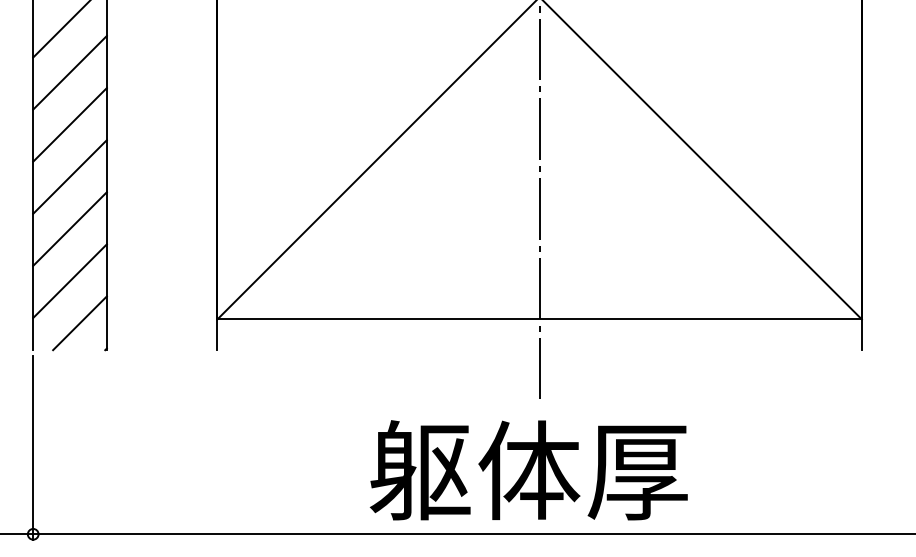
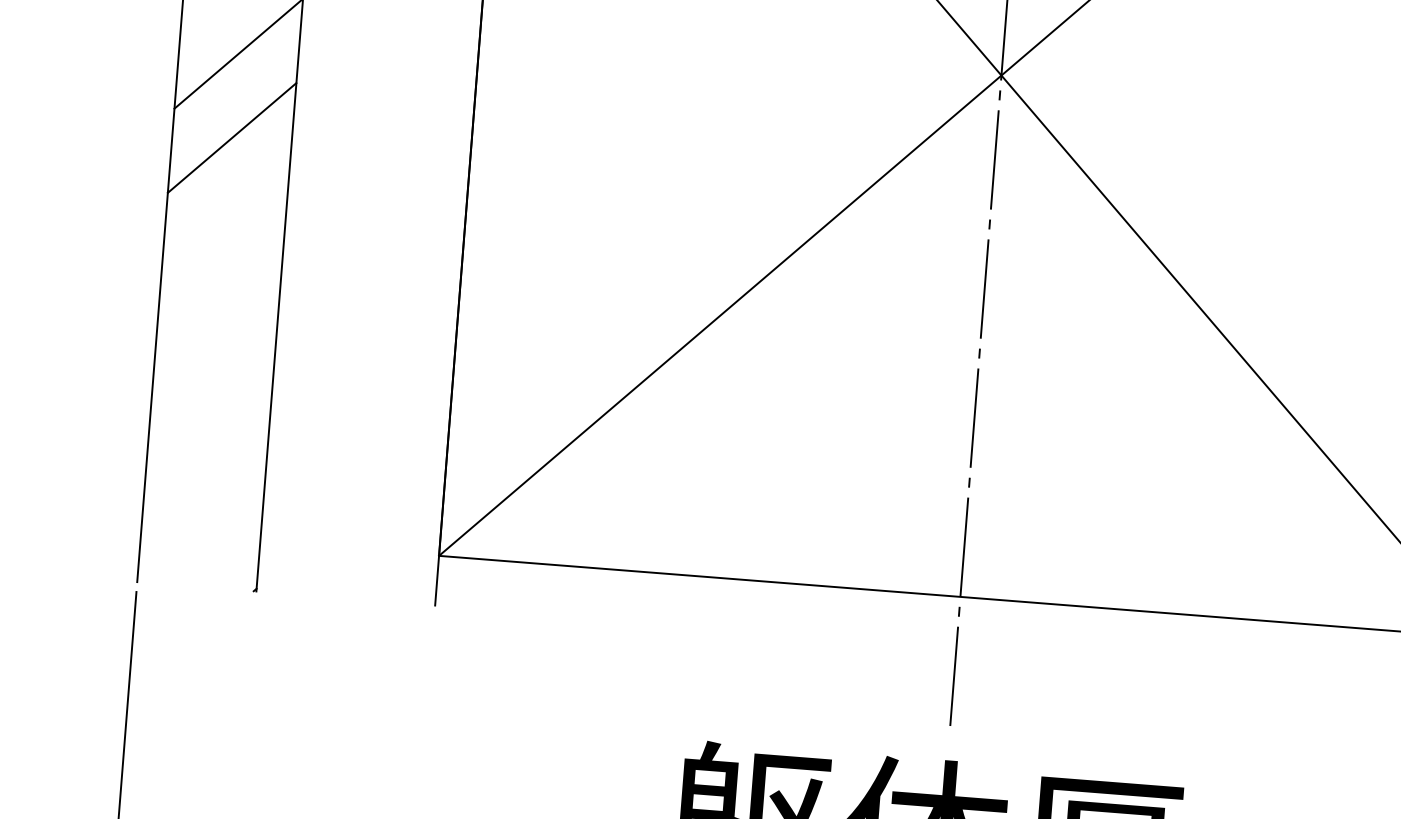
line: (69, 124) -> (224, 221), removed
line: (69, 176) -> (218, 305), removed
line: (69, 228) -> (211, 389), removed
line: (69, 281) -> (204, 475), removed
line: (79, 323) -> (215, 544), removed

